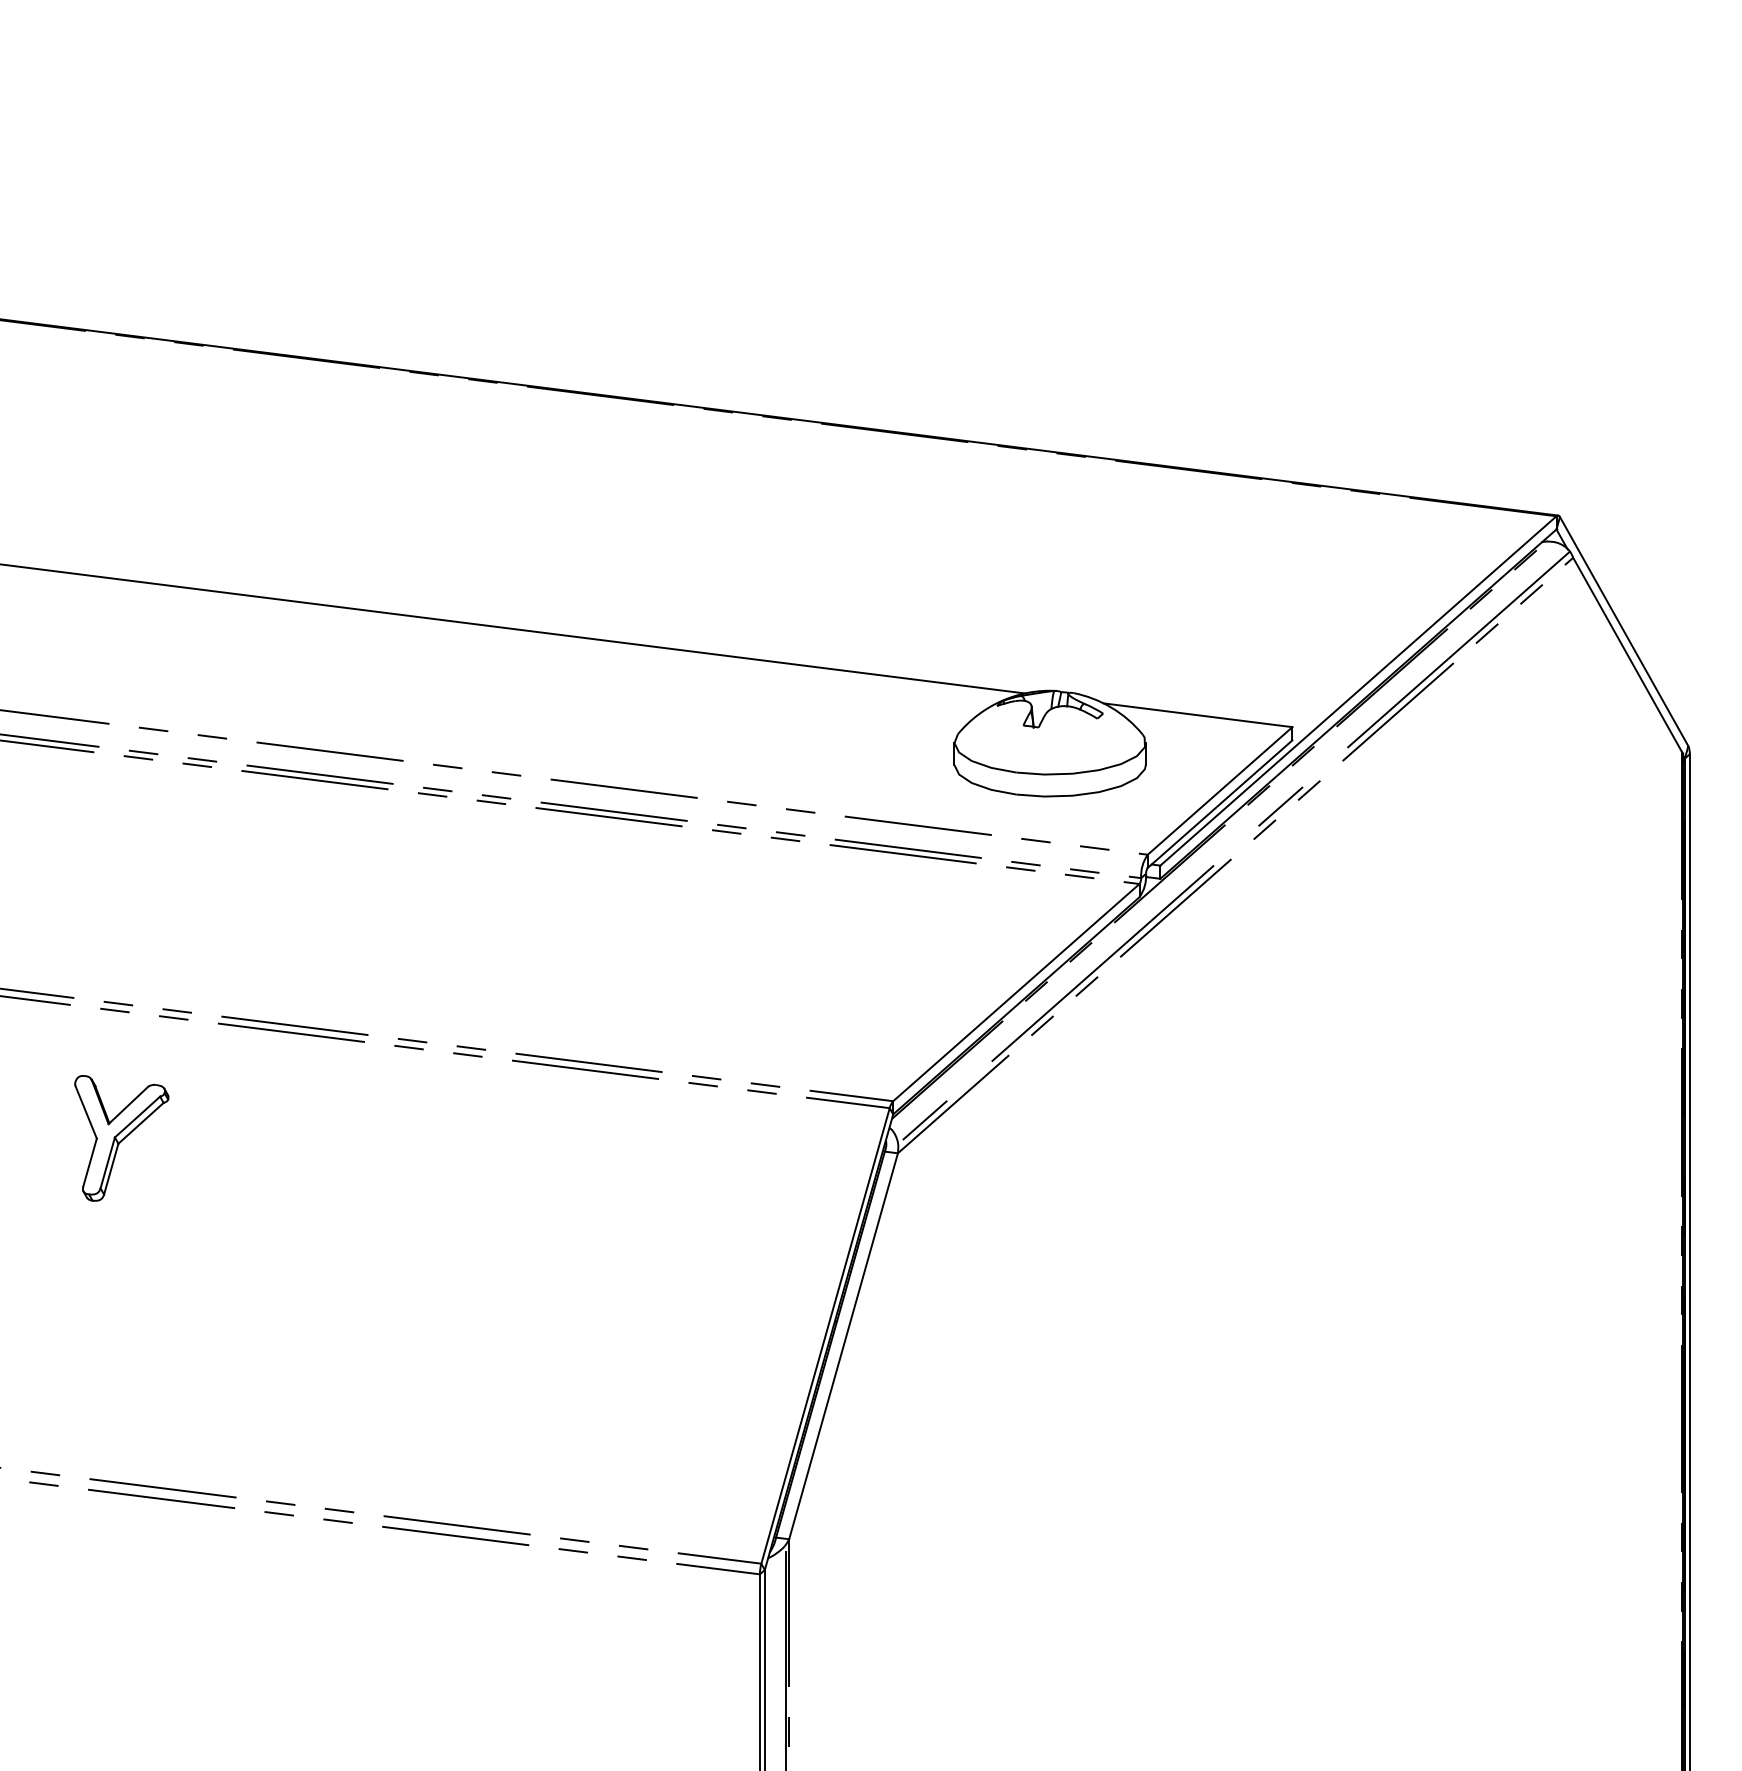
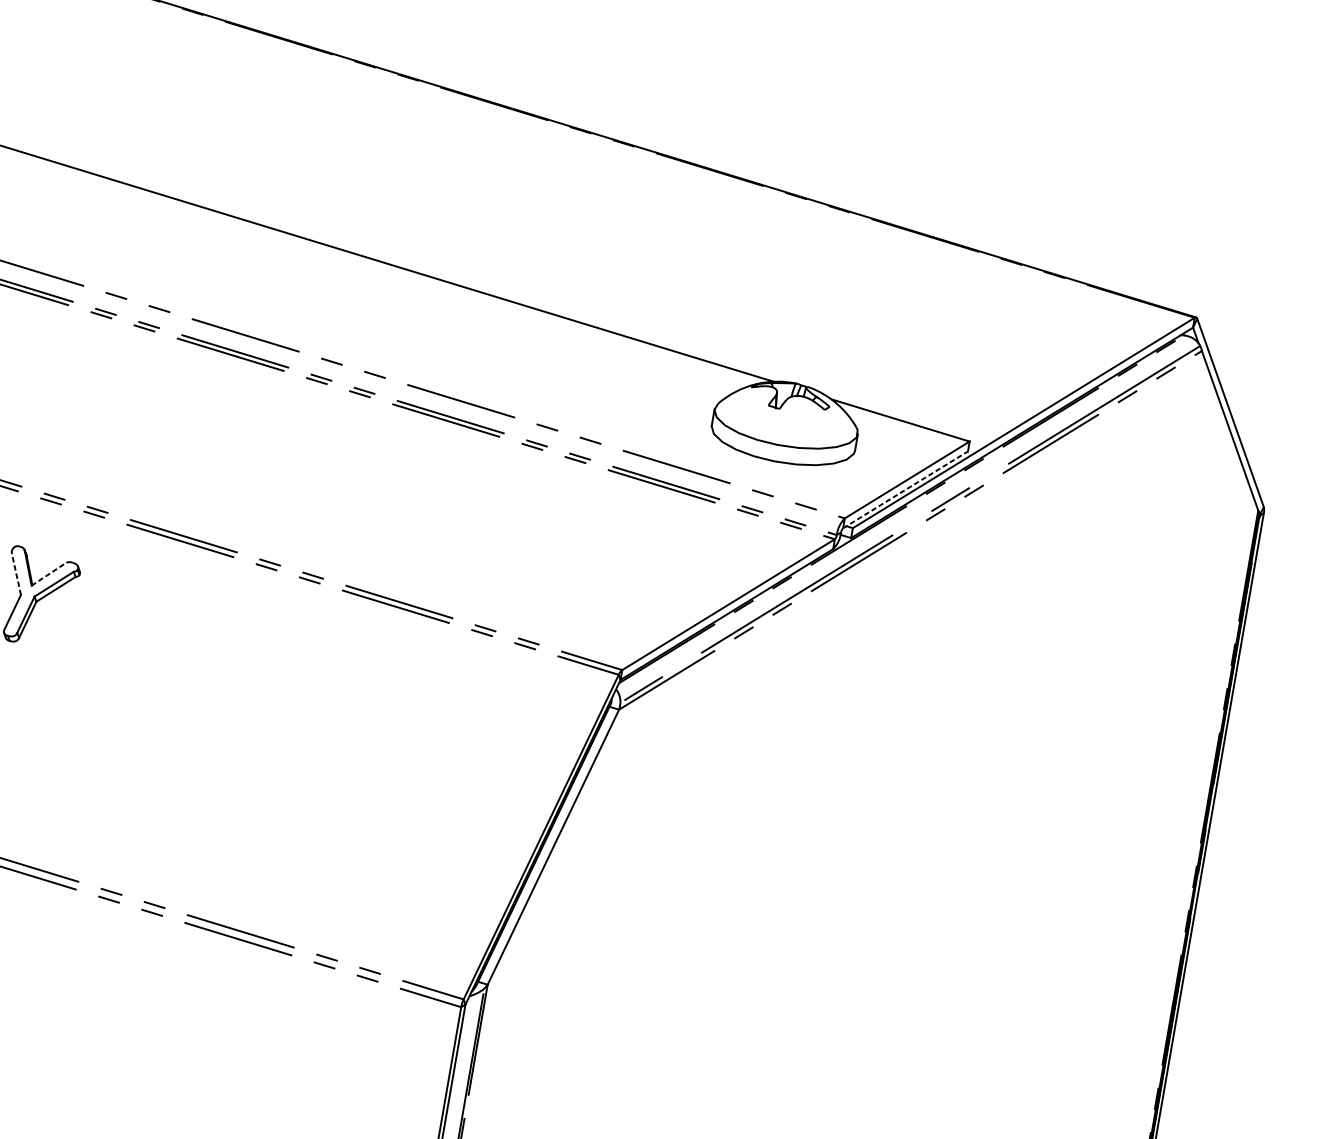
line: (1220, 803) -> (905, 489), solid -> dashed
line: (128, 1105) -> (48, 574), solid -> dashed
line: (85, 1111) -> (15, 573), solid -> dashed

